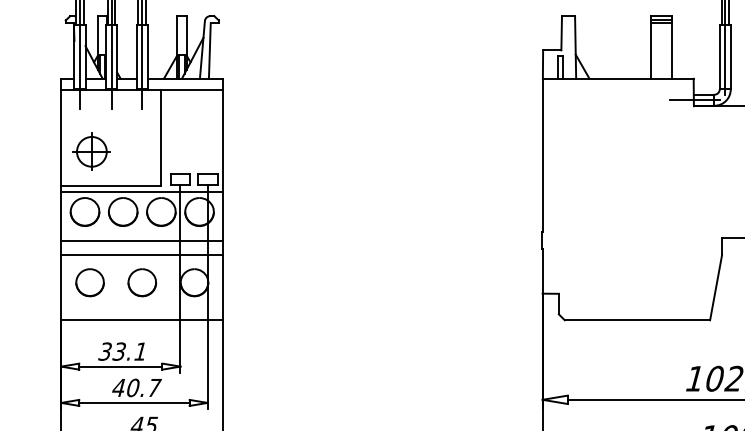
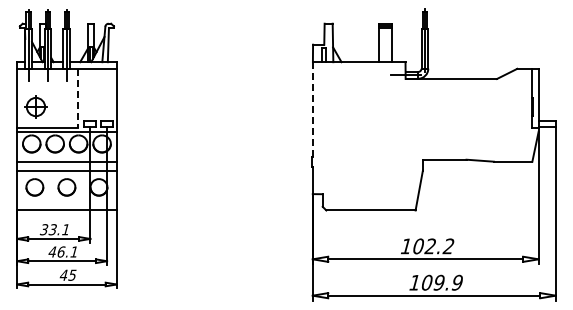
line: (161, 137) -> (78, 98), solid -> dashed
line: (542, 154) -> (312, 108), solid -> dashed
text: (144, 387) -> (68, 251), 40.7 -> 46.1

